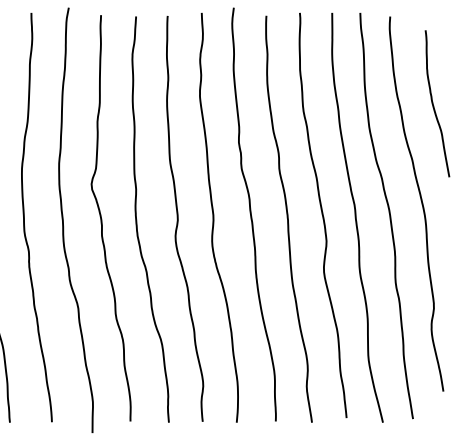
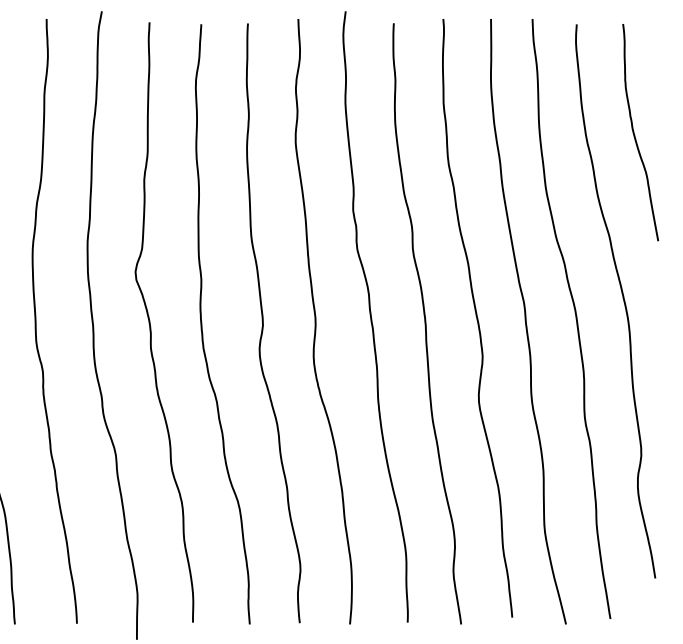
curve: (434, 105) -> (636, 135), moved

